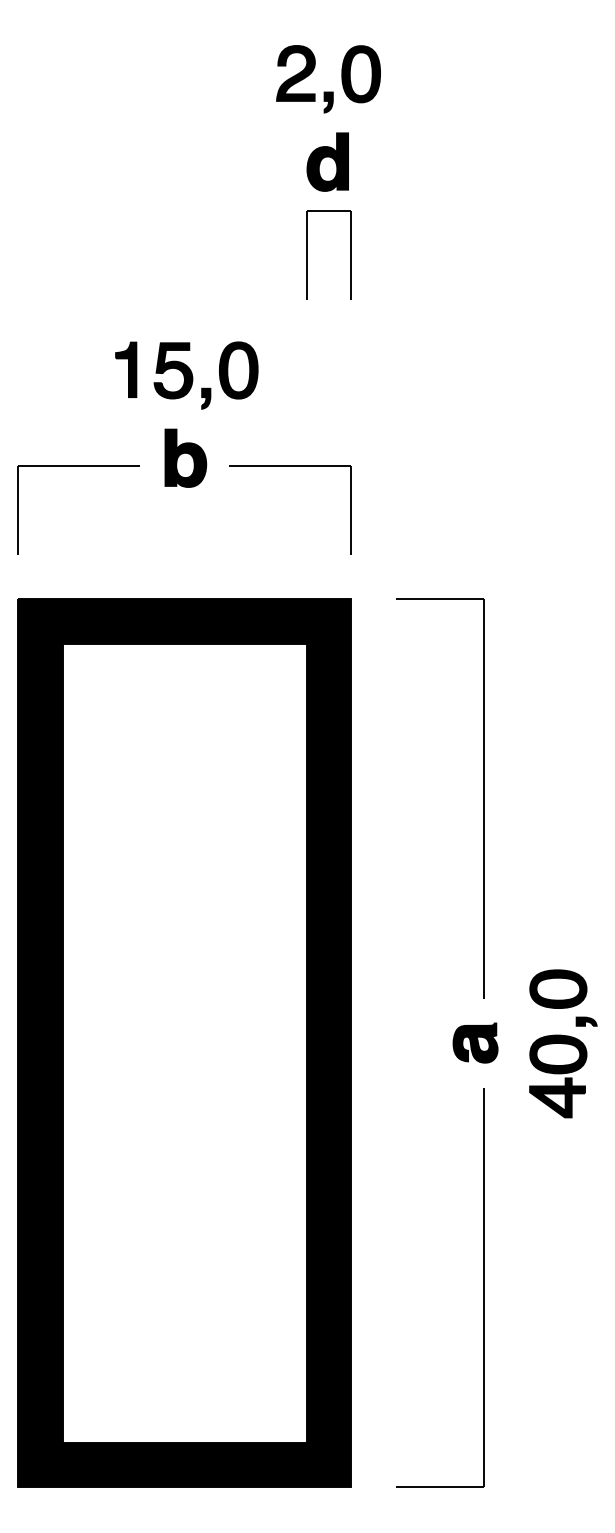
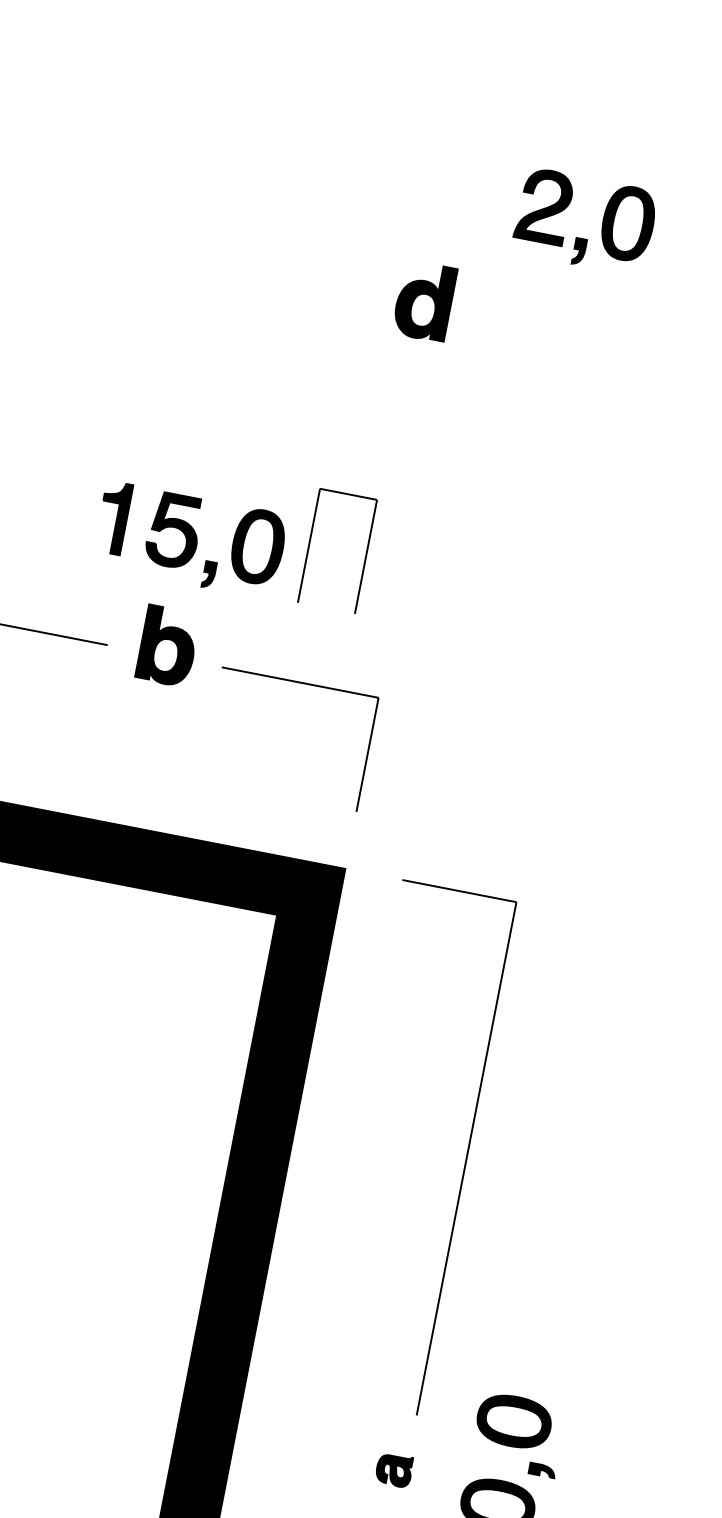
part: (328, 91) -> (581, 237), moved
part: (307, 254) -> (310, 544), moved
part: (475, 1042) -> (394, 1469), size x0.6

